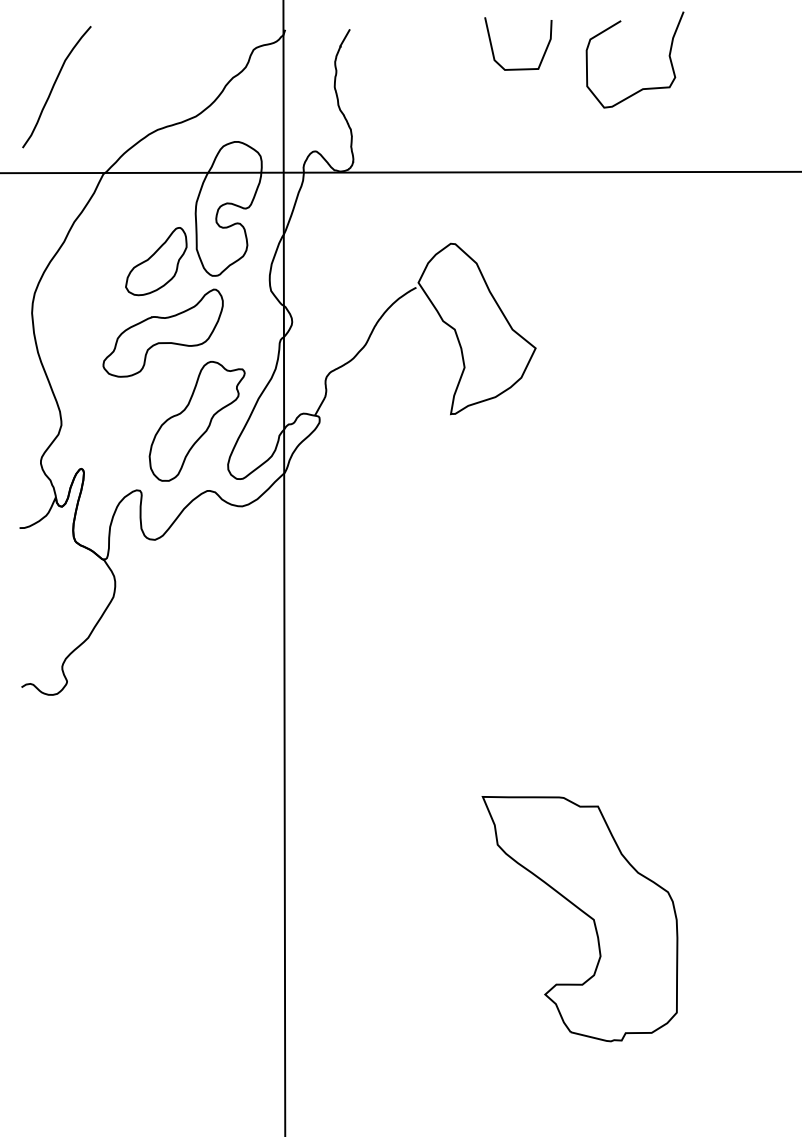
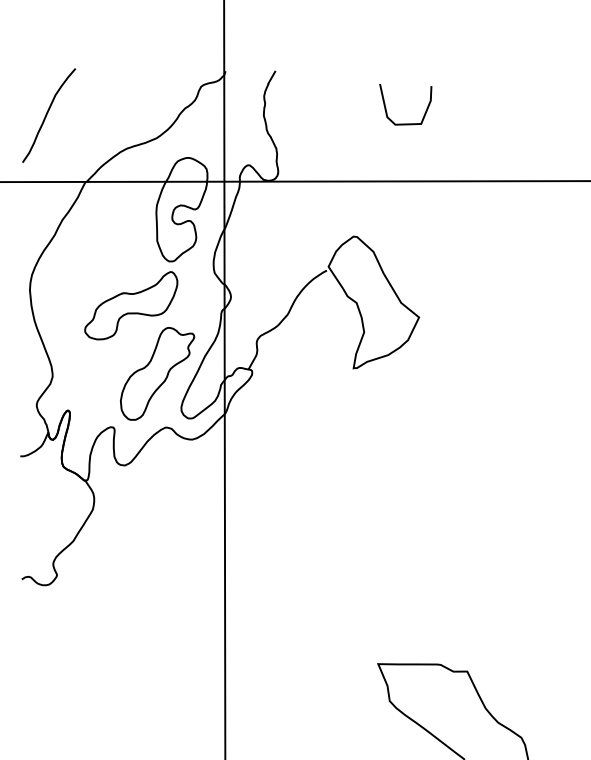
curve: (518, 68) -> (405, 123), moved
curve: (641, 88) -> (500, 116), removed
part: (156, 261) -> (126, 250), removed

